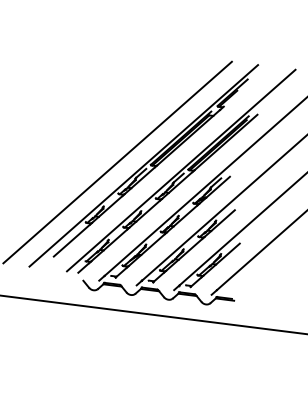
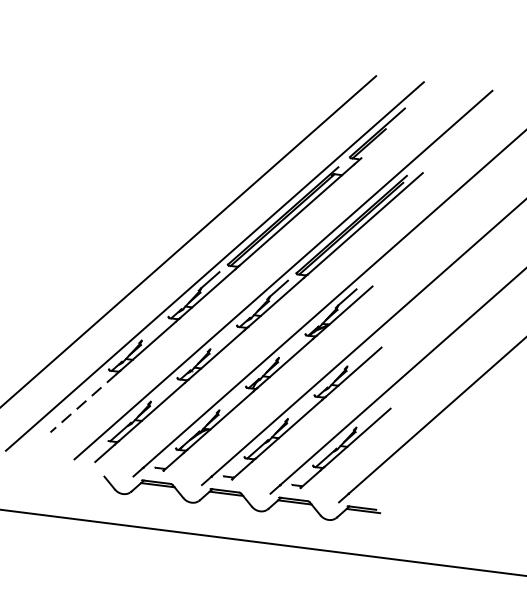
line: (71, 240) -> (82, 402), solid -> dashed

